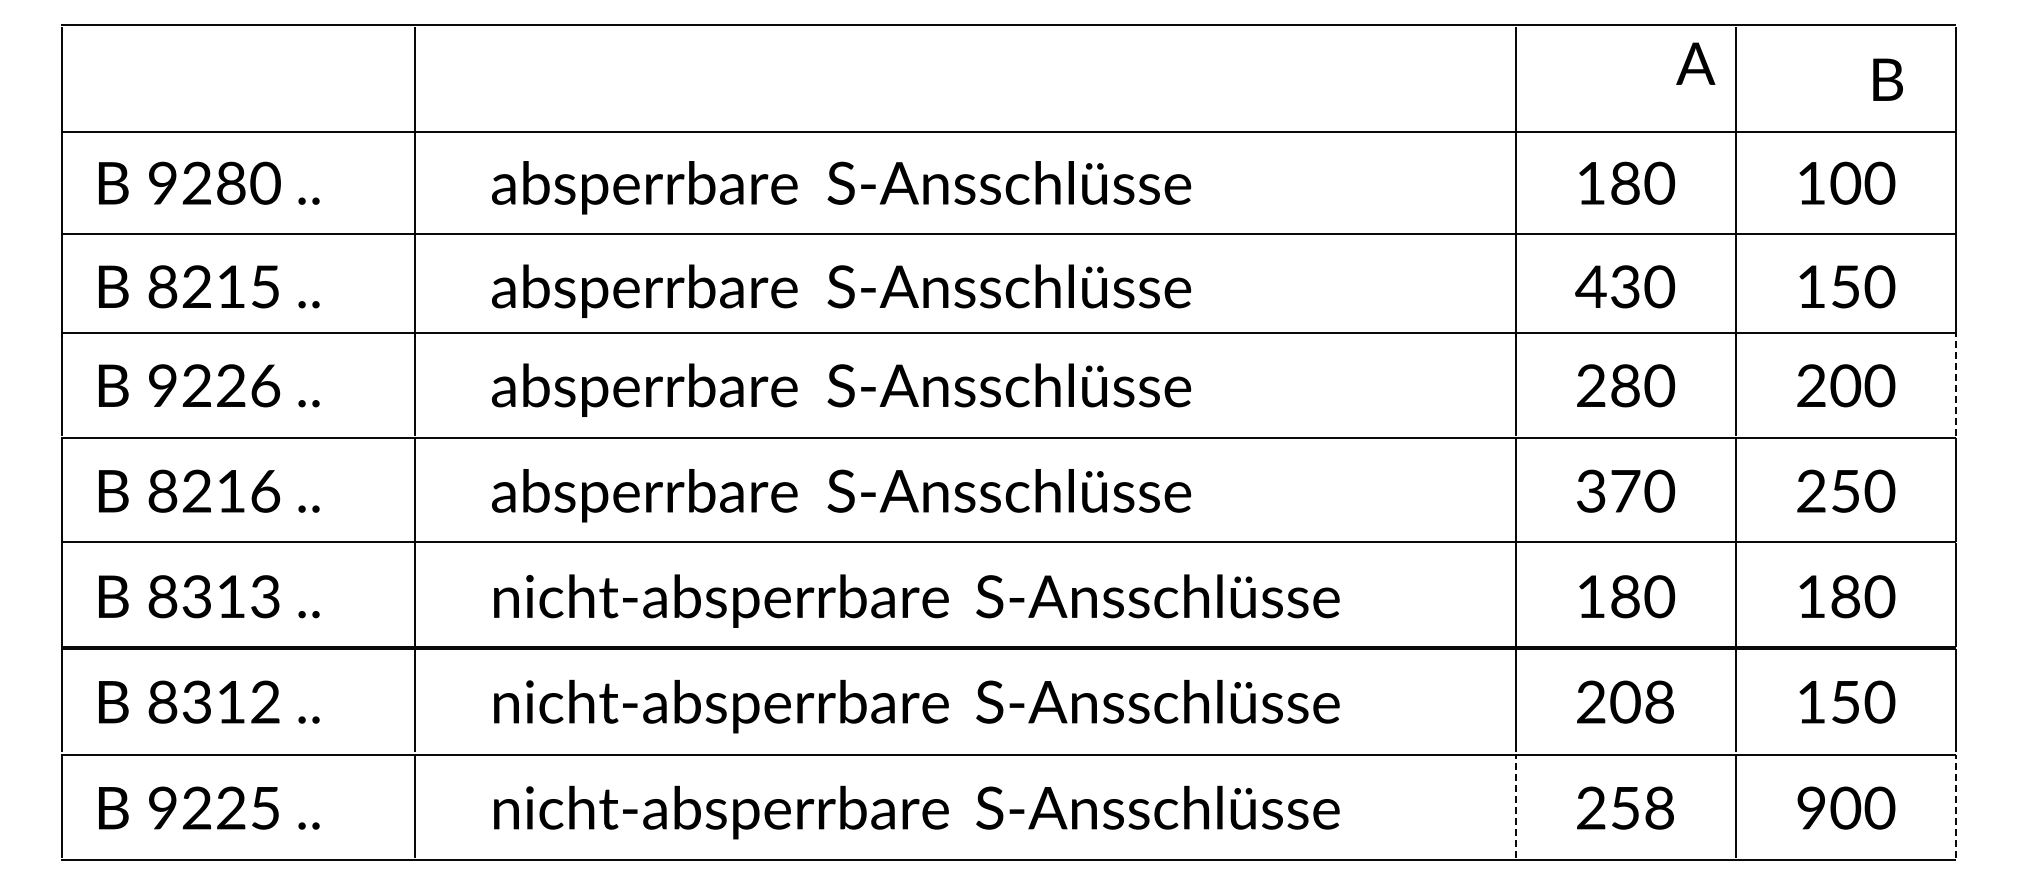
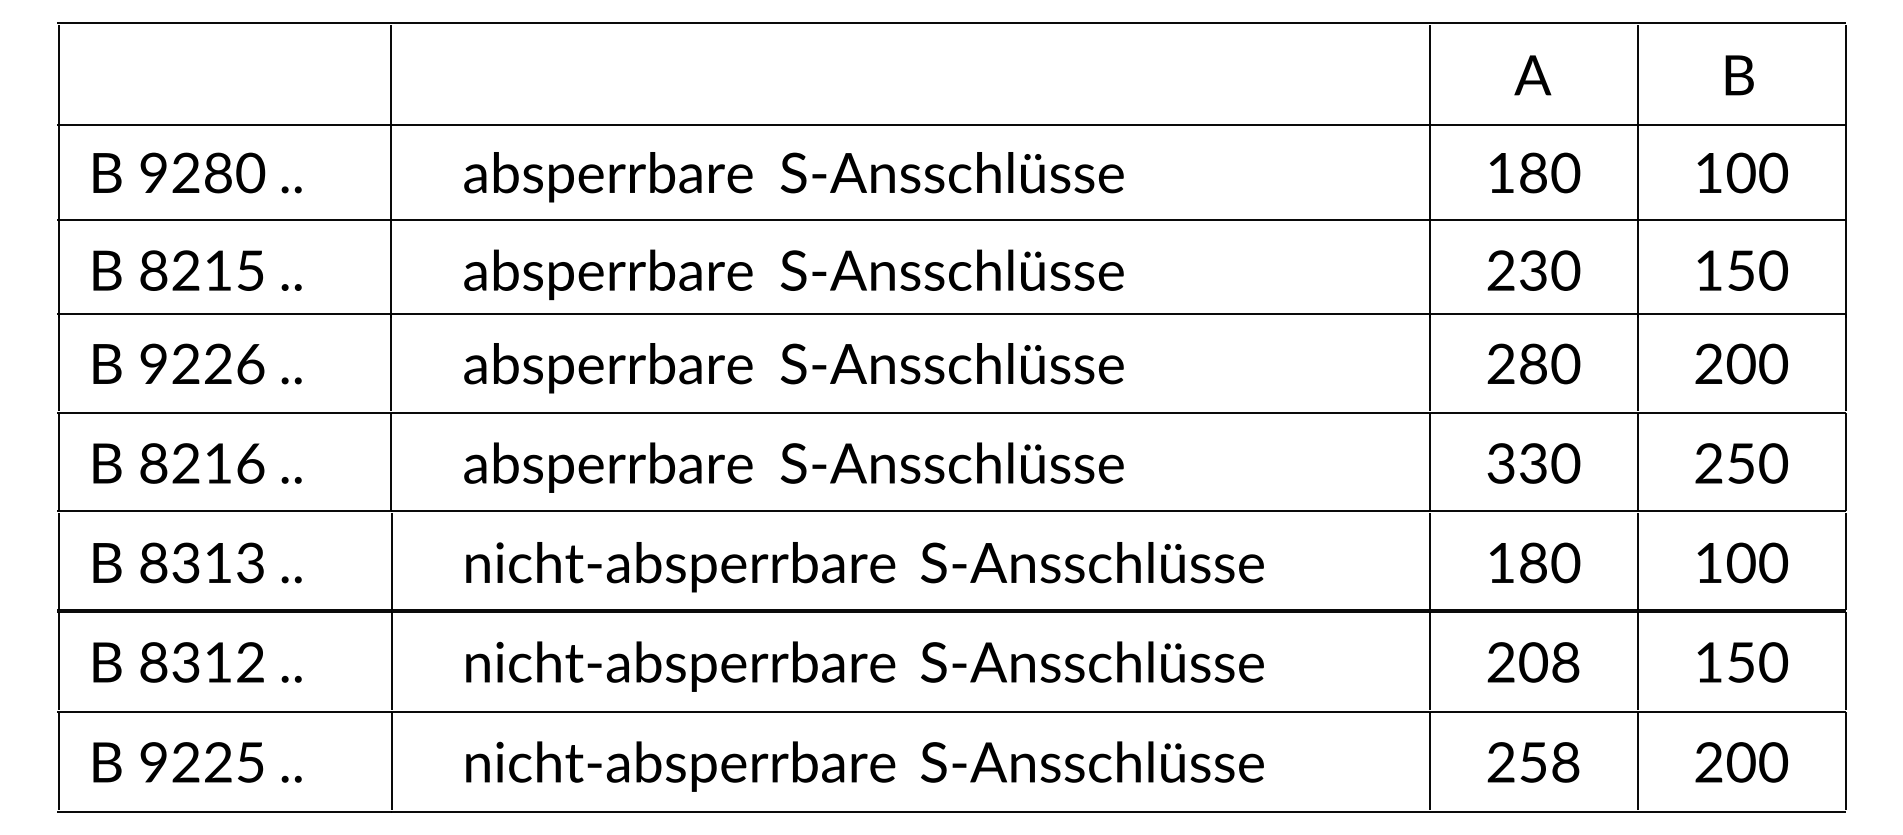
text: (1695, 63) -> (1532, 75), moved
text: (1887, 79) -> (1739, 75), moved
text: (1590, 286) -> (1500, 270), 430 -> 230
line: (1956, 384) -> (1845, 362), dashed -> solid
text: (1625, 490) -> (1533, 462), 370 -> 330
text: (1845, 597) -> (1741, 563), 180 -> 100
line: (1515, 806) -> (1429, 760), dashed -> solid
line: (1956, 806) -> (1845, 760), dashed -> solid
text: (1811, 807) -> (1708, 761), 900 -> 200

